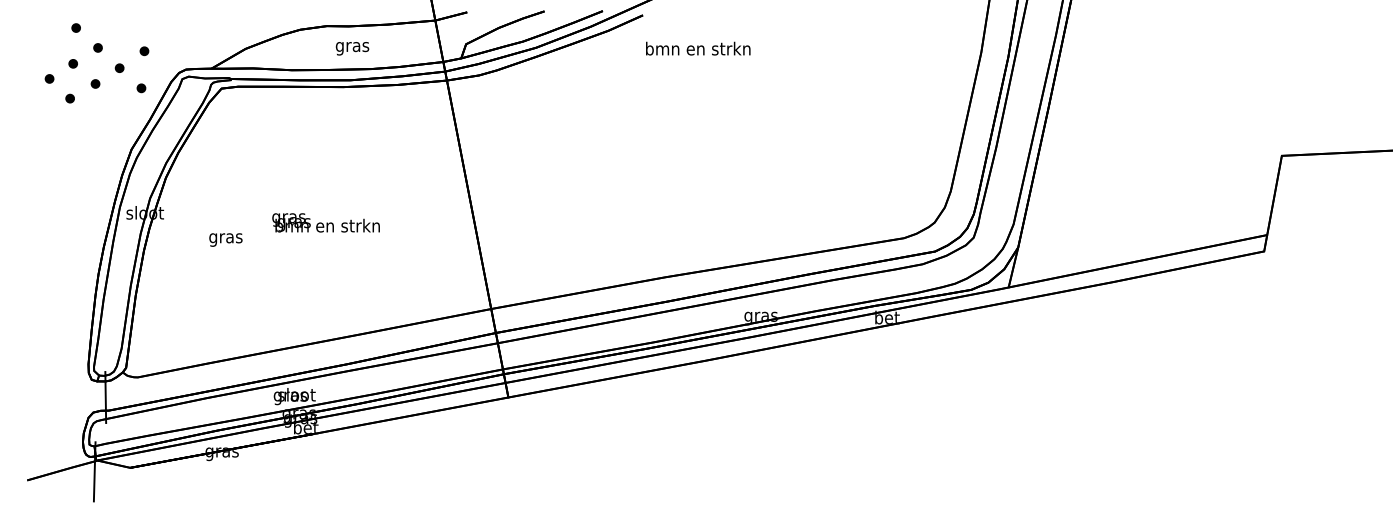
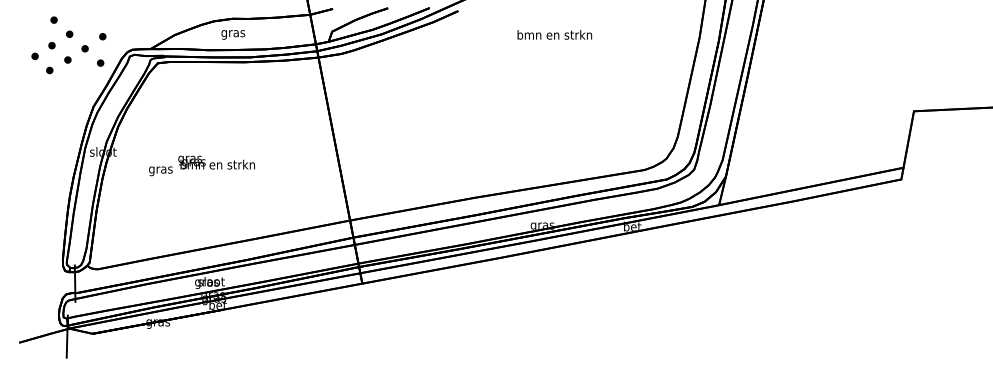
text: (352, 48) -> (233, 34), moved
text: (698, 48) -> (554, 34), moved
text: (325, 222) -> (216, 162), moved

